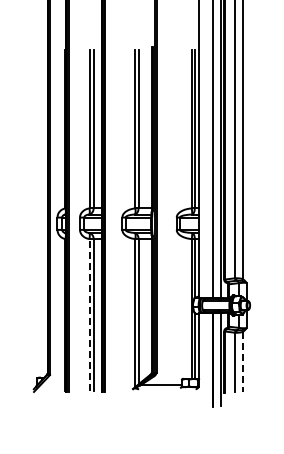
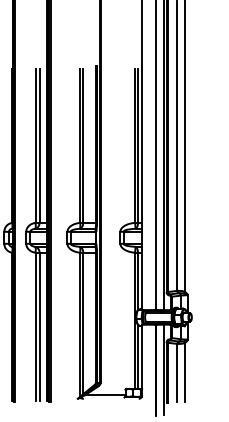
line: (89, 314) -> (35, 326), dashed -> solid
line: (243, 362) -> (185, 372), dashed -> solid

